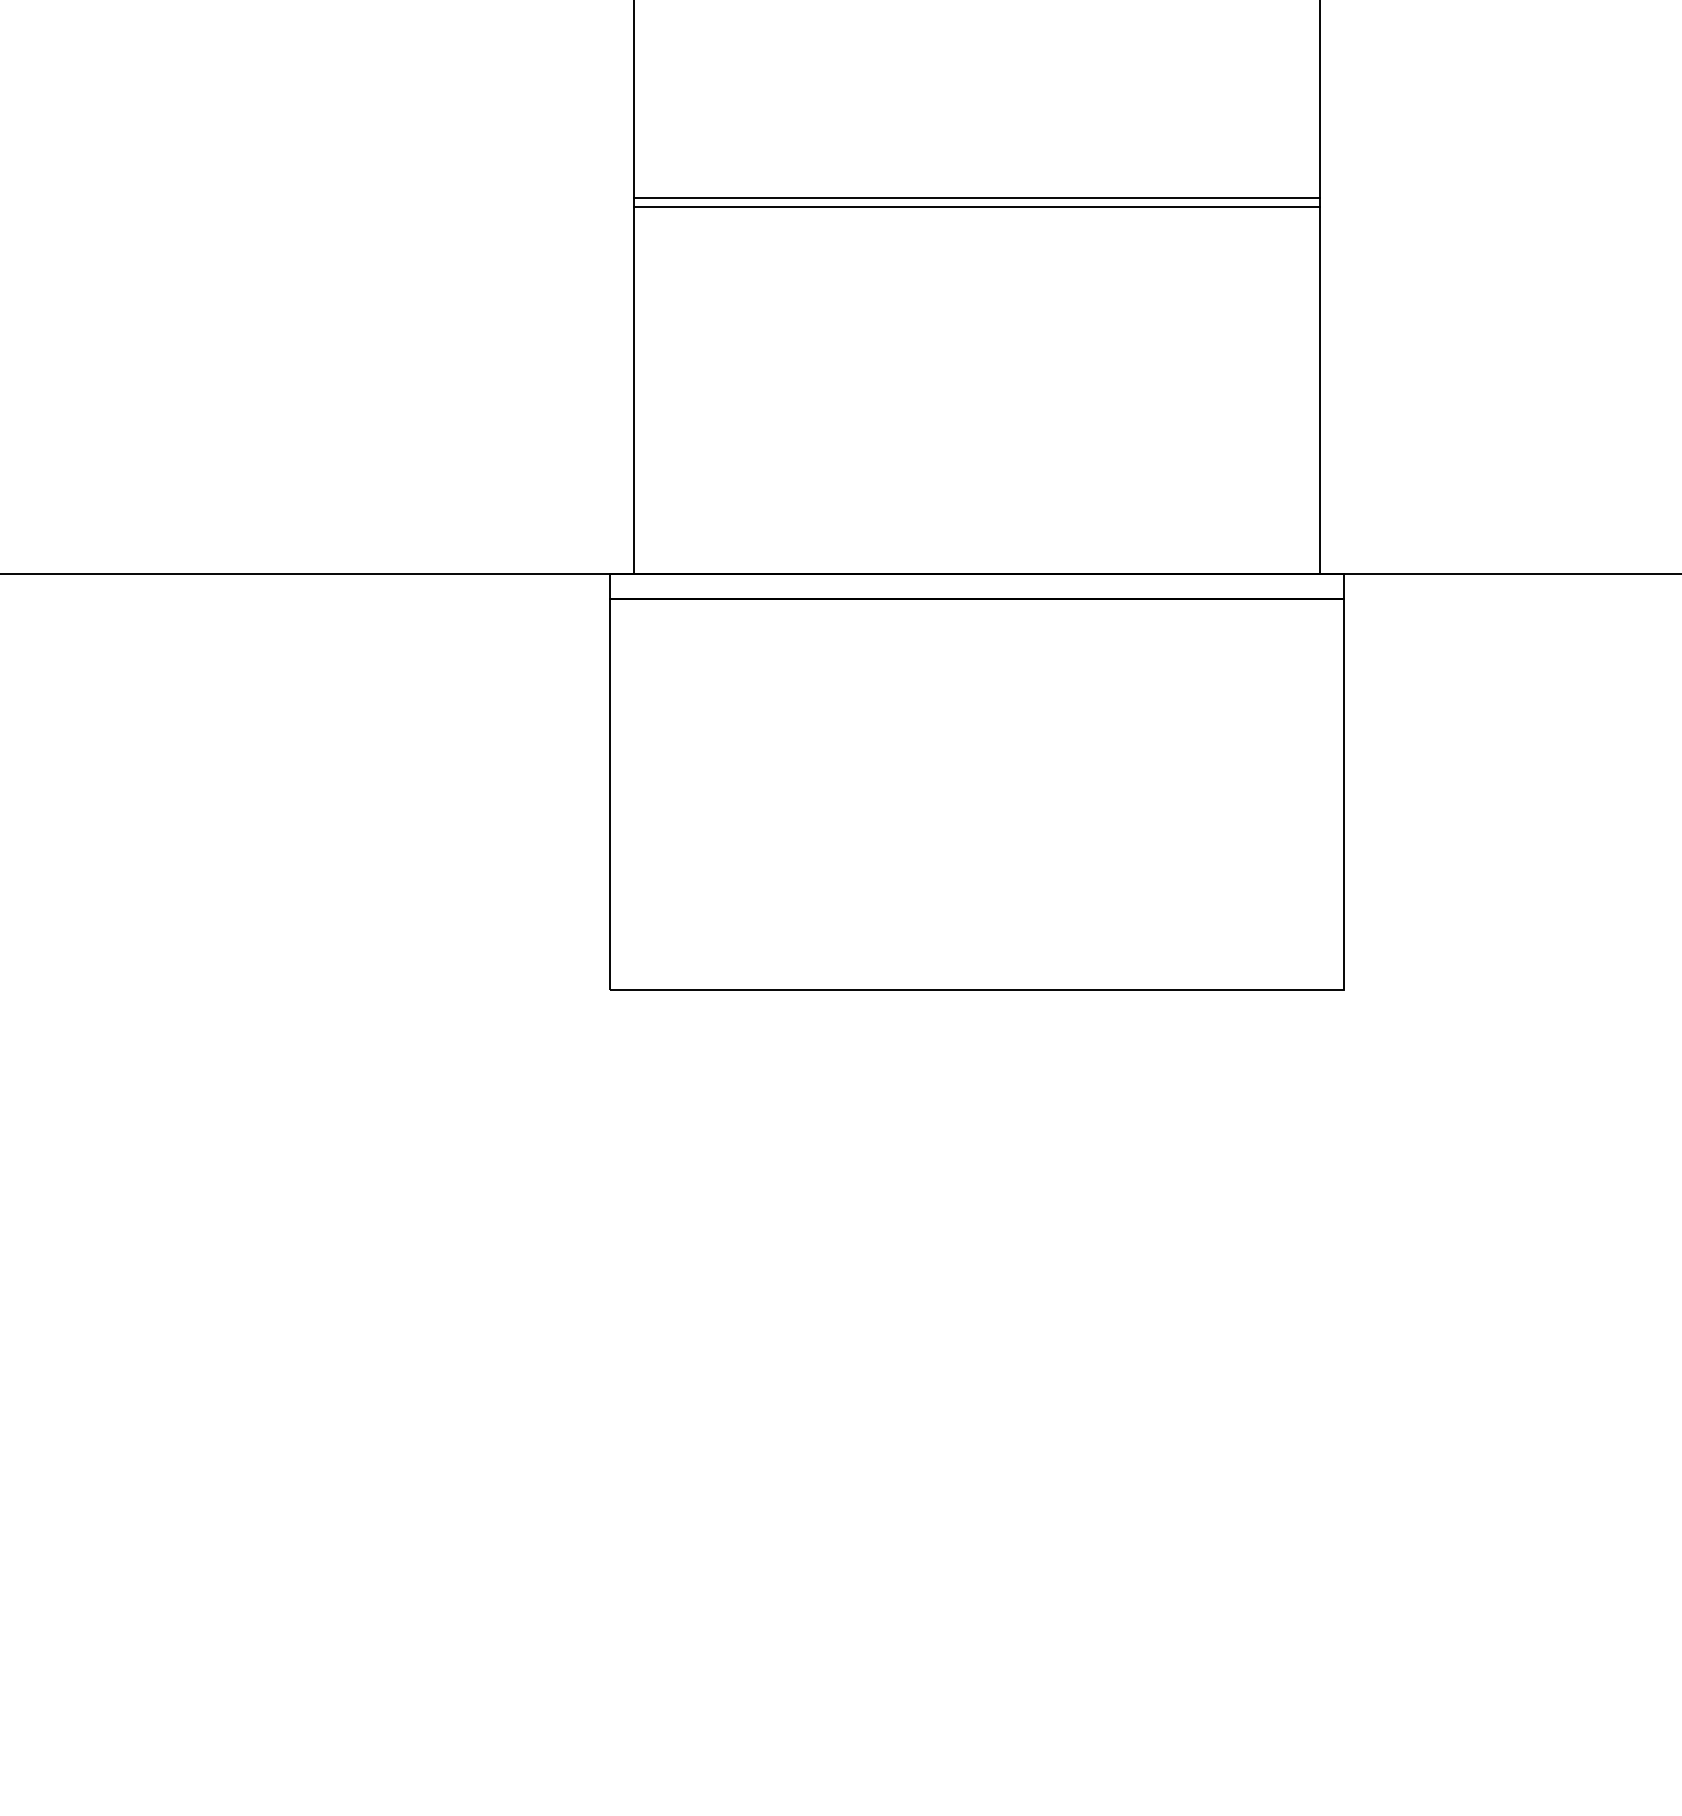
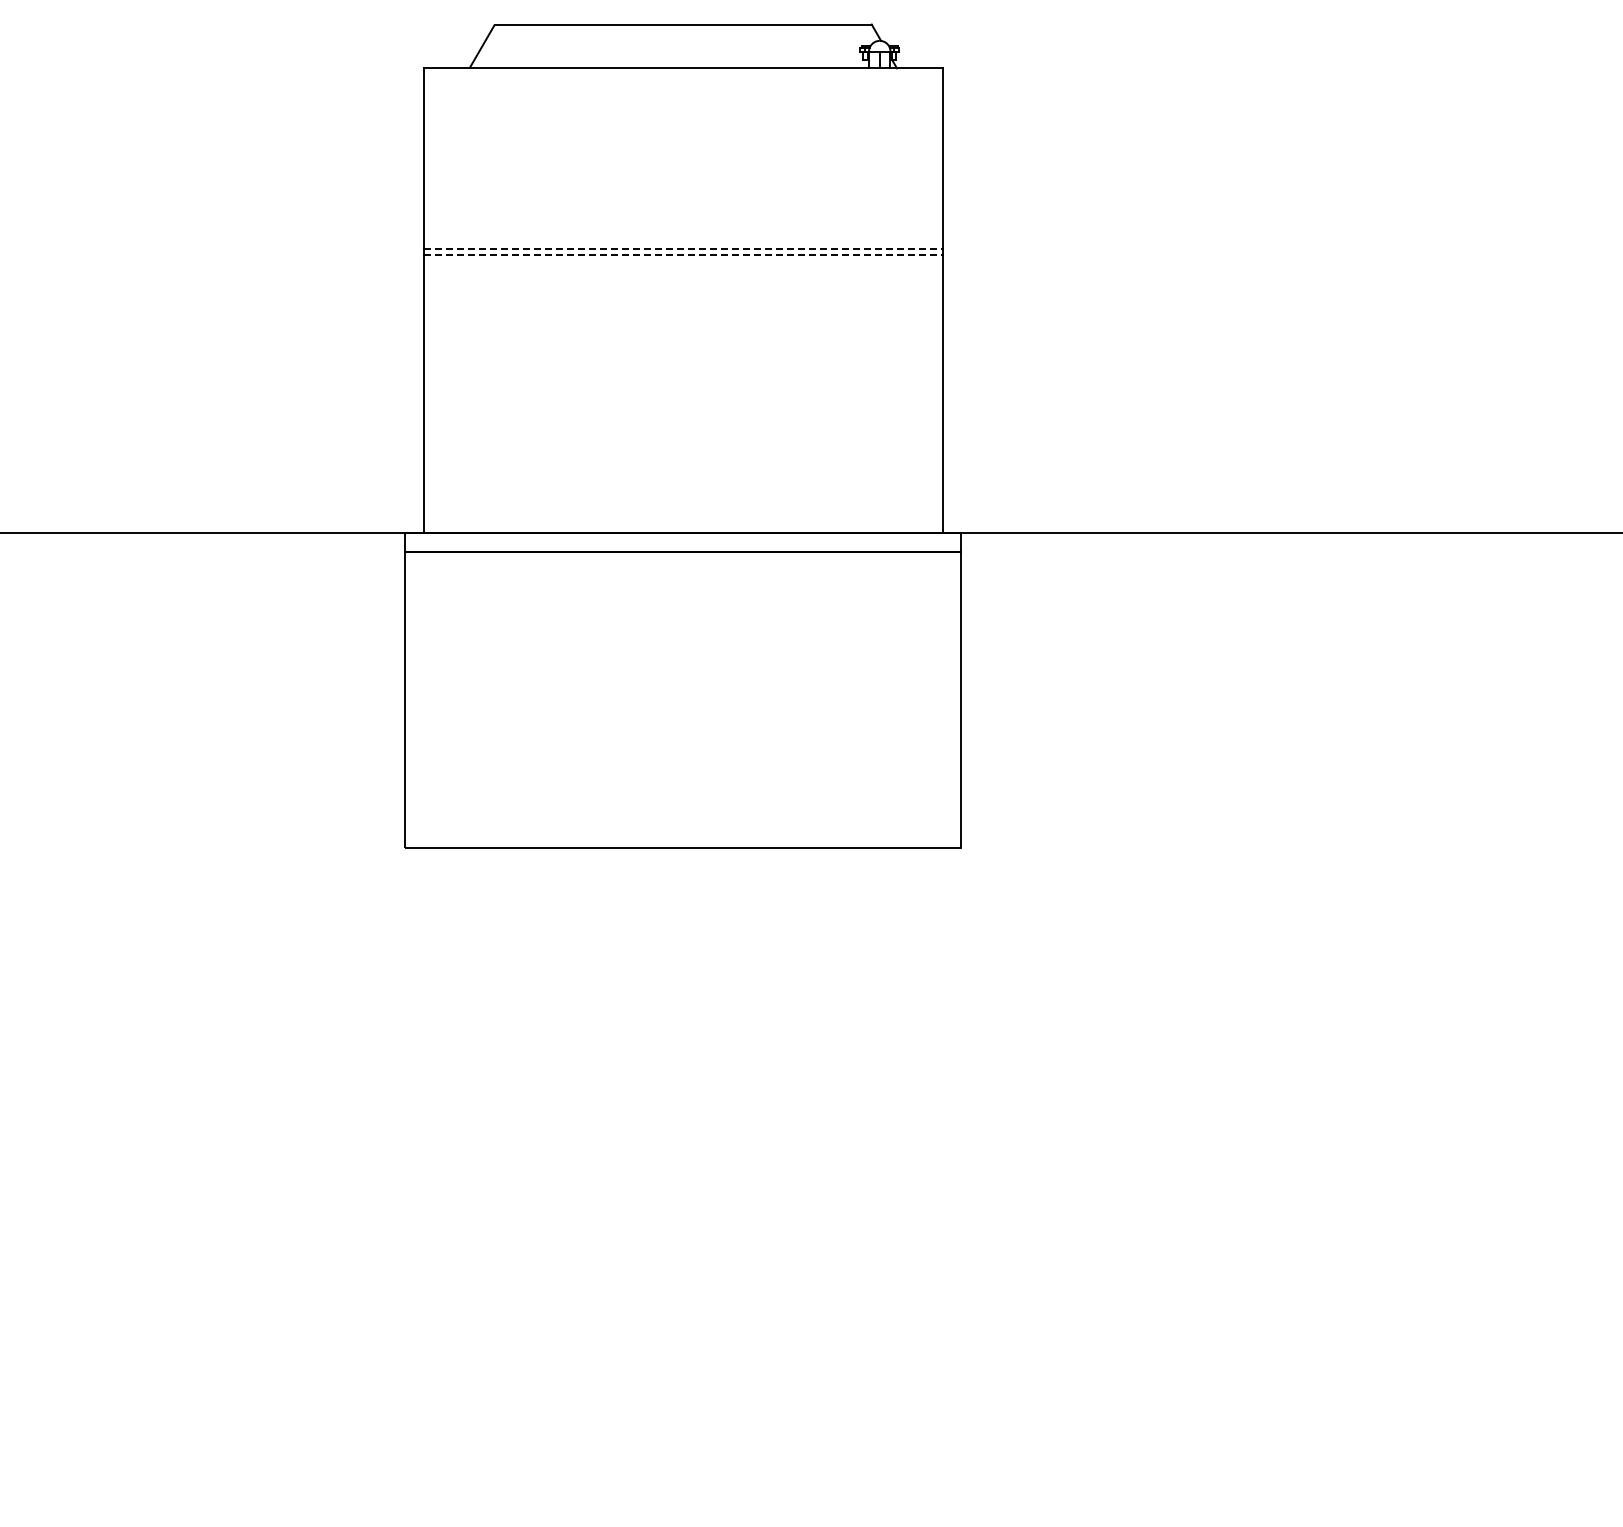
line: (977, 198) -> (683, 248), solid -> dashed
line: (977, 207) -> (683, 255), solid -> dashed

